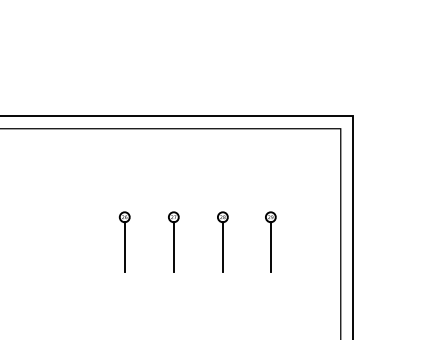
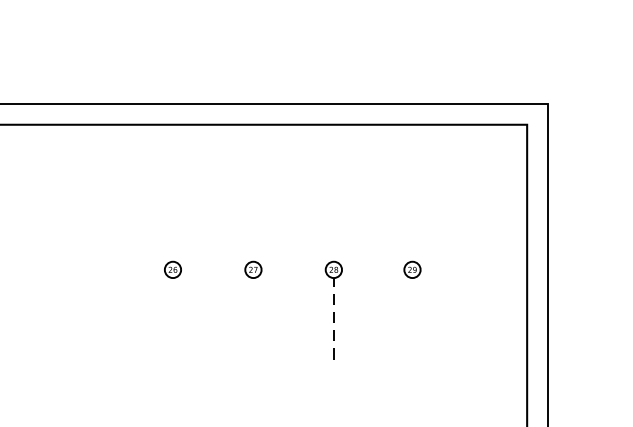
line: (124, 246) -> (172, 317), removed
line: (173, 246) -> (252, 317), removed
line: (270, 246) -> (411, 317), removed
line: (222, 247) -> (333, 319), solid -> dashed

